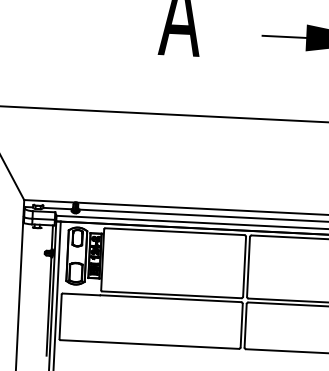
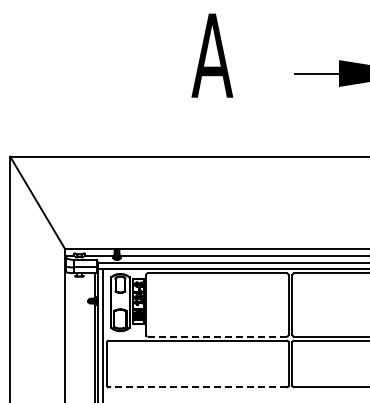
line: (172, 294) -> (217, 336), solid -> dashed
line: (149, 344) -> (197, 387), solid -> dashed

